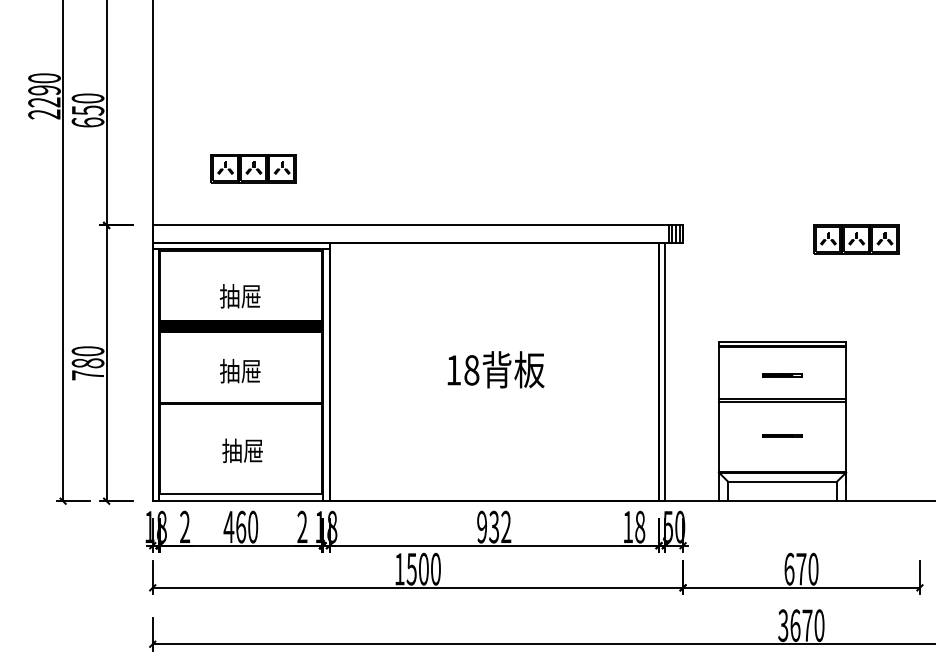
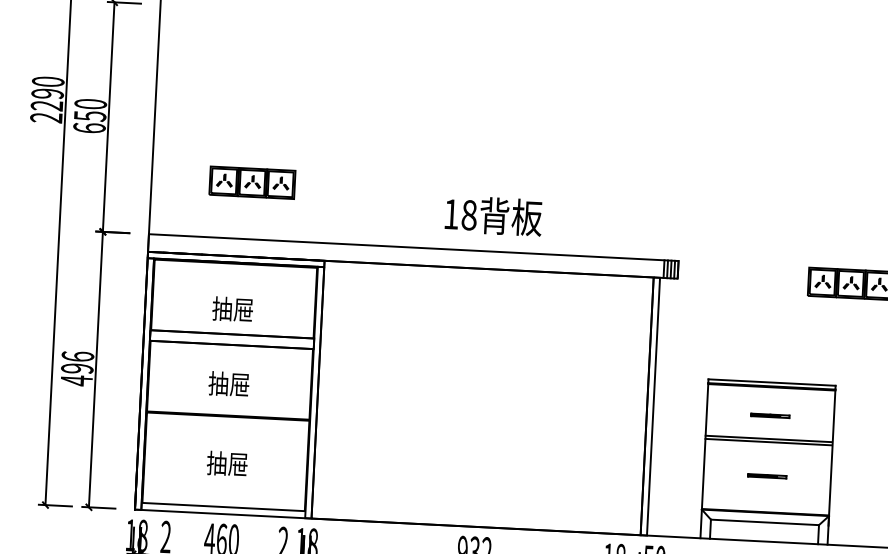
fill: (241, 326) -> (232, 339), removed
text: (87, 363) -> (76, 368), 780 -> 496
text: (495, 369) -> (493, 215), moved

